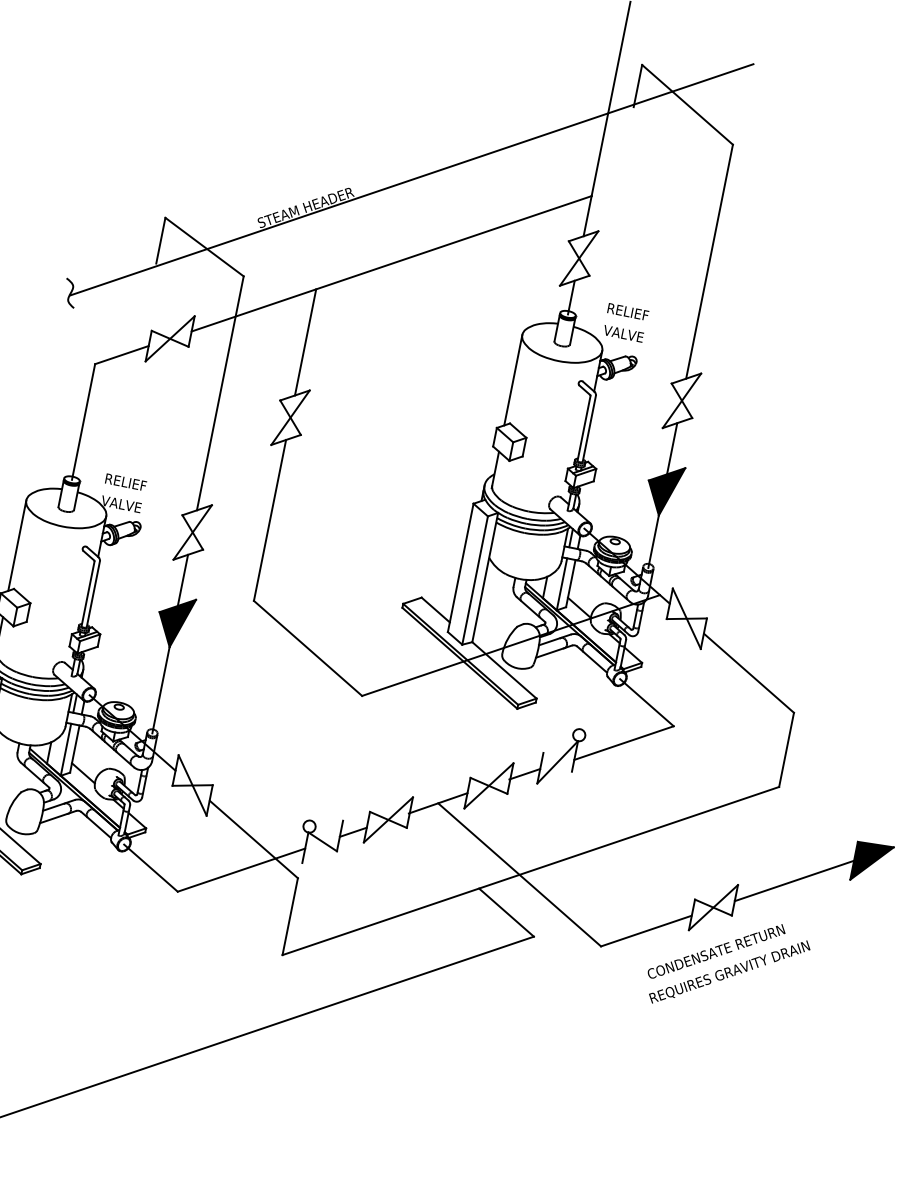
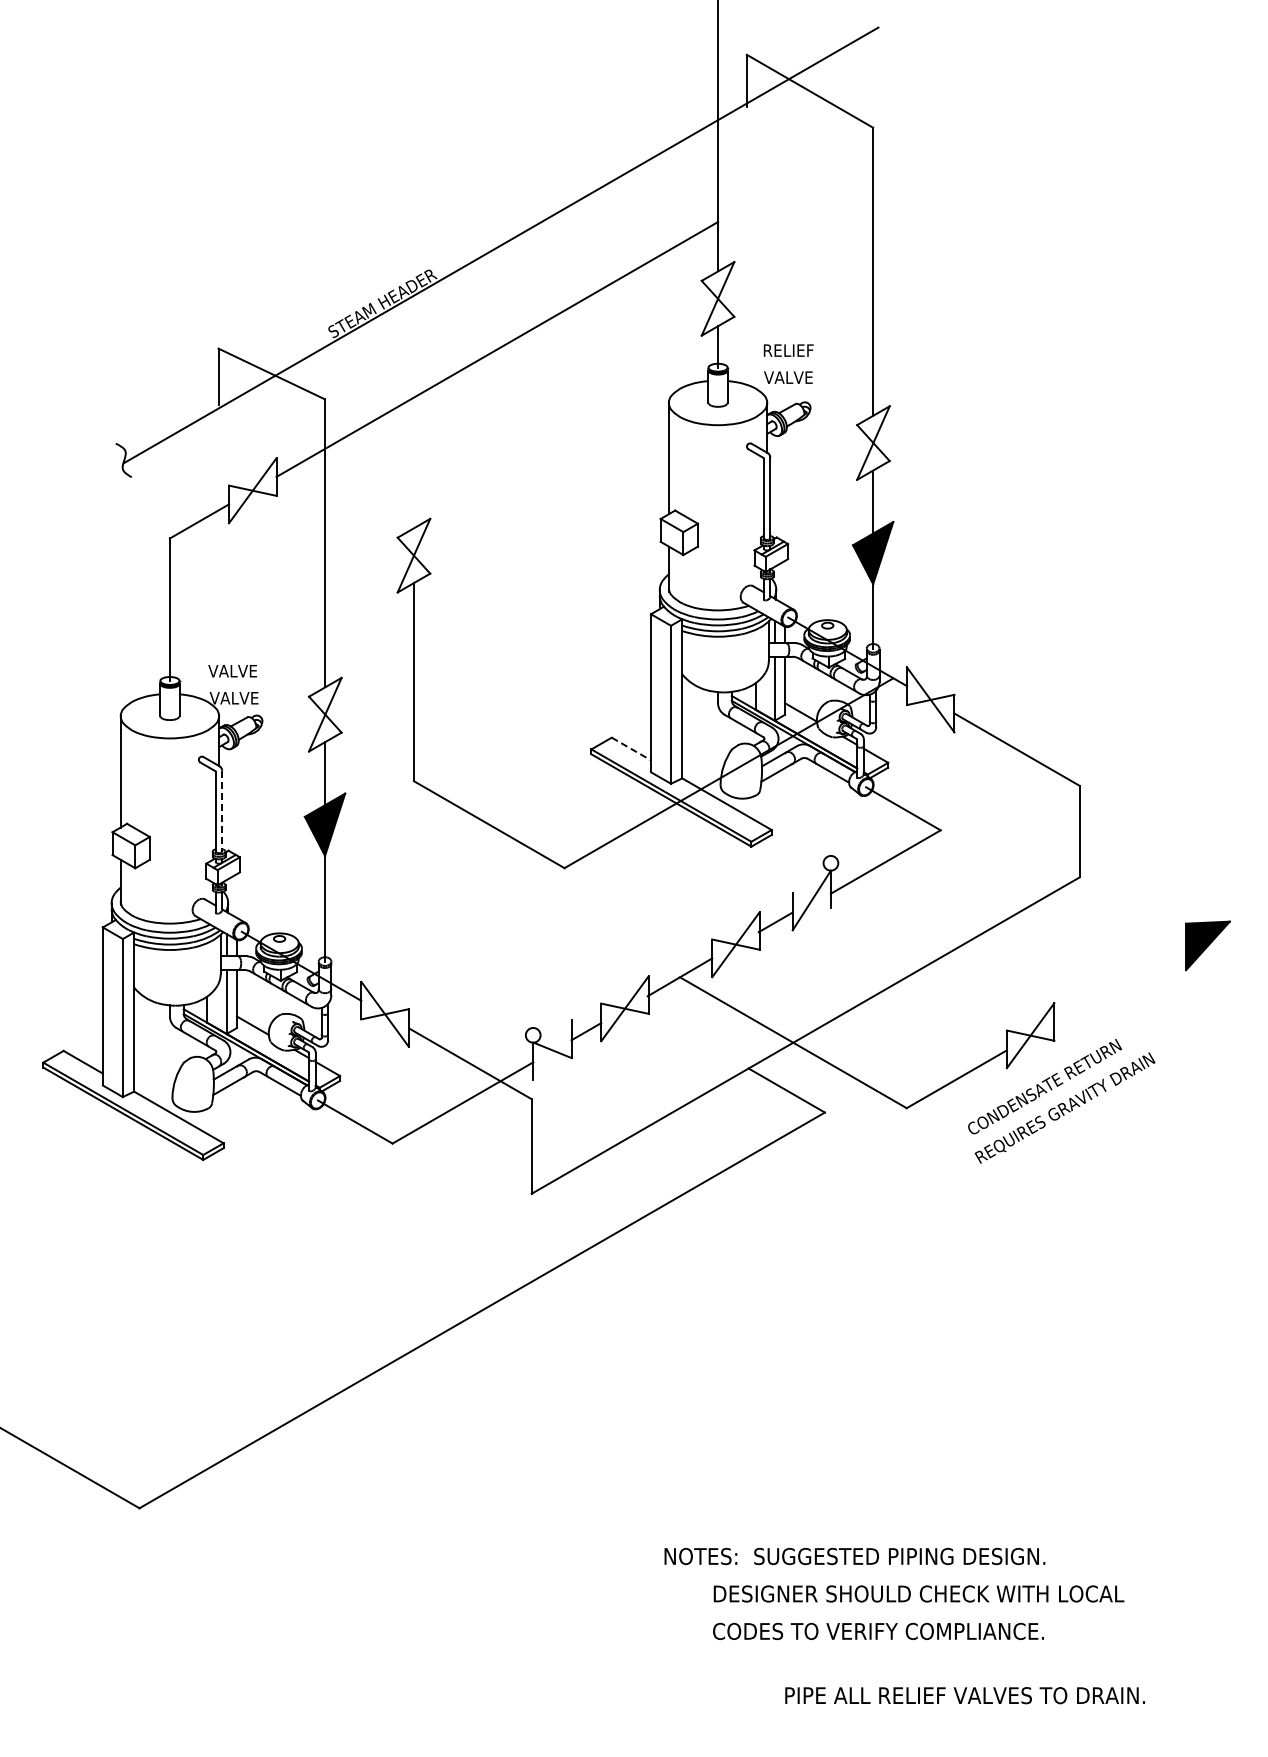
line: (305, 341) -> (413, 462), removed
text: (125, 482) -> (233, 671), RELIEF -> VALVE
line: (93, 594) -> (222, 811), solid -> dashed
line: (435, 610) -> (631, 749), solid -> dashed
line: (794, 880) -> (1120, 984), removed

